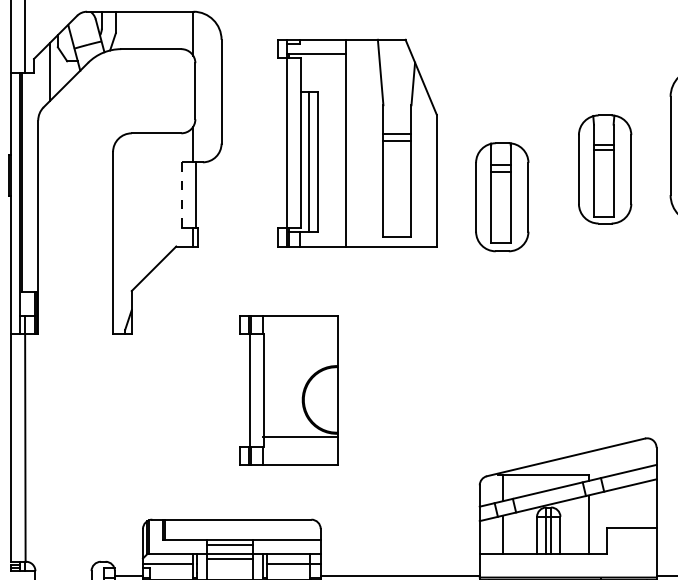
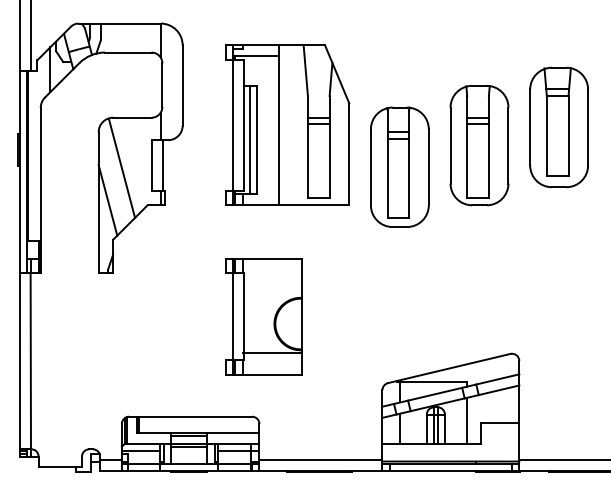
part: (605, 169) -> (479, 145), size x1.43
line: (182, 195) -> (152, 165), dashed -> solid
part: (501, 196) -> (399, 166), size x1.43
line: (142, 197) -> (121, 167), added
line: (124, 240) -> (107, 200), added
part: (288, 390) -> (263, 316), moved

